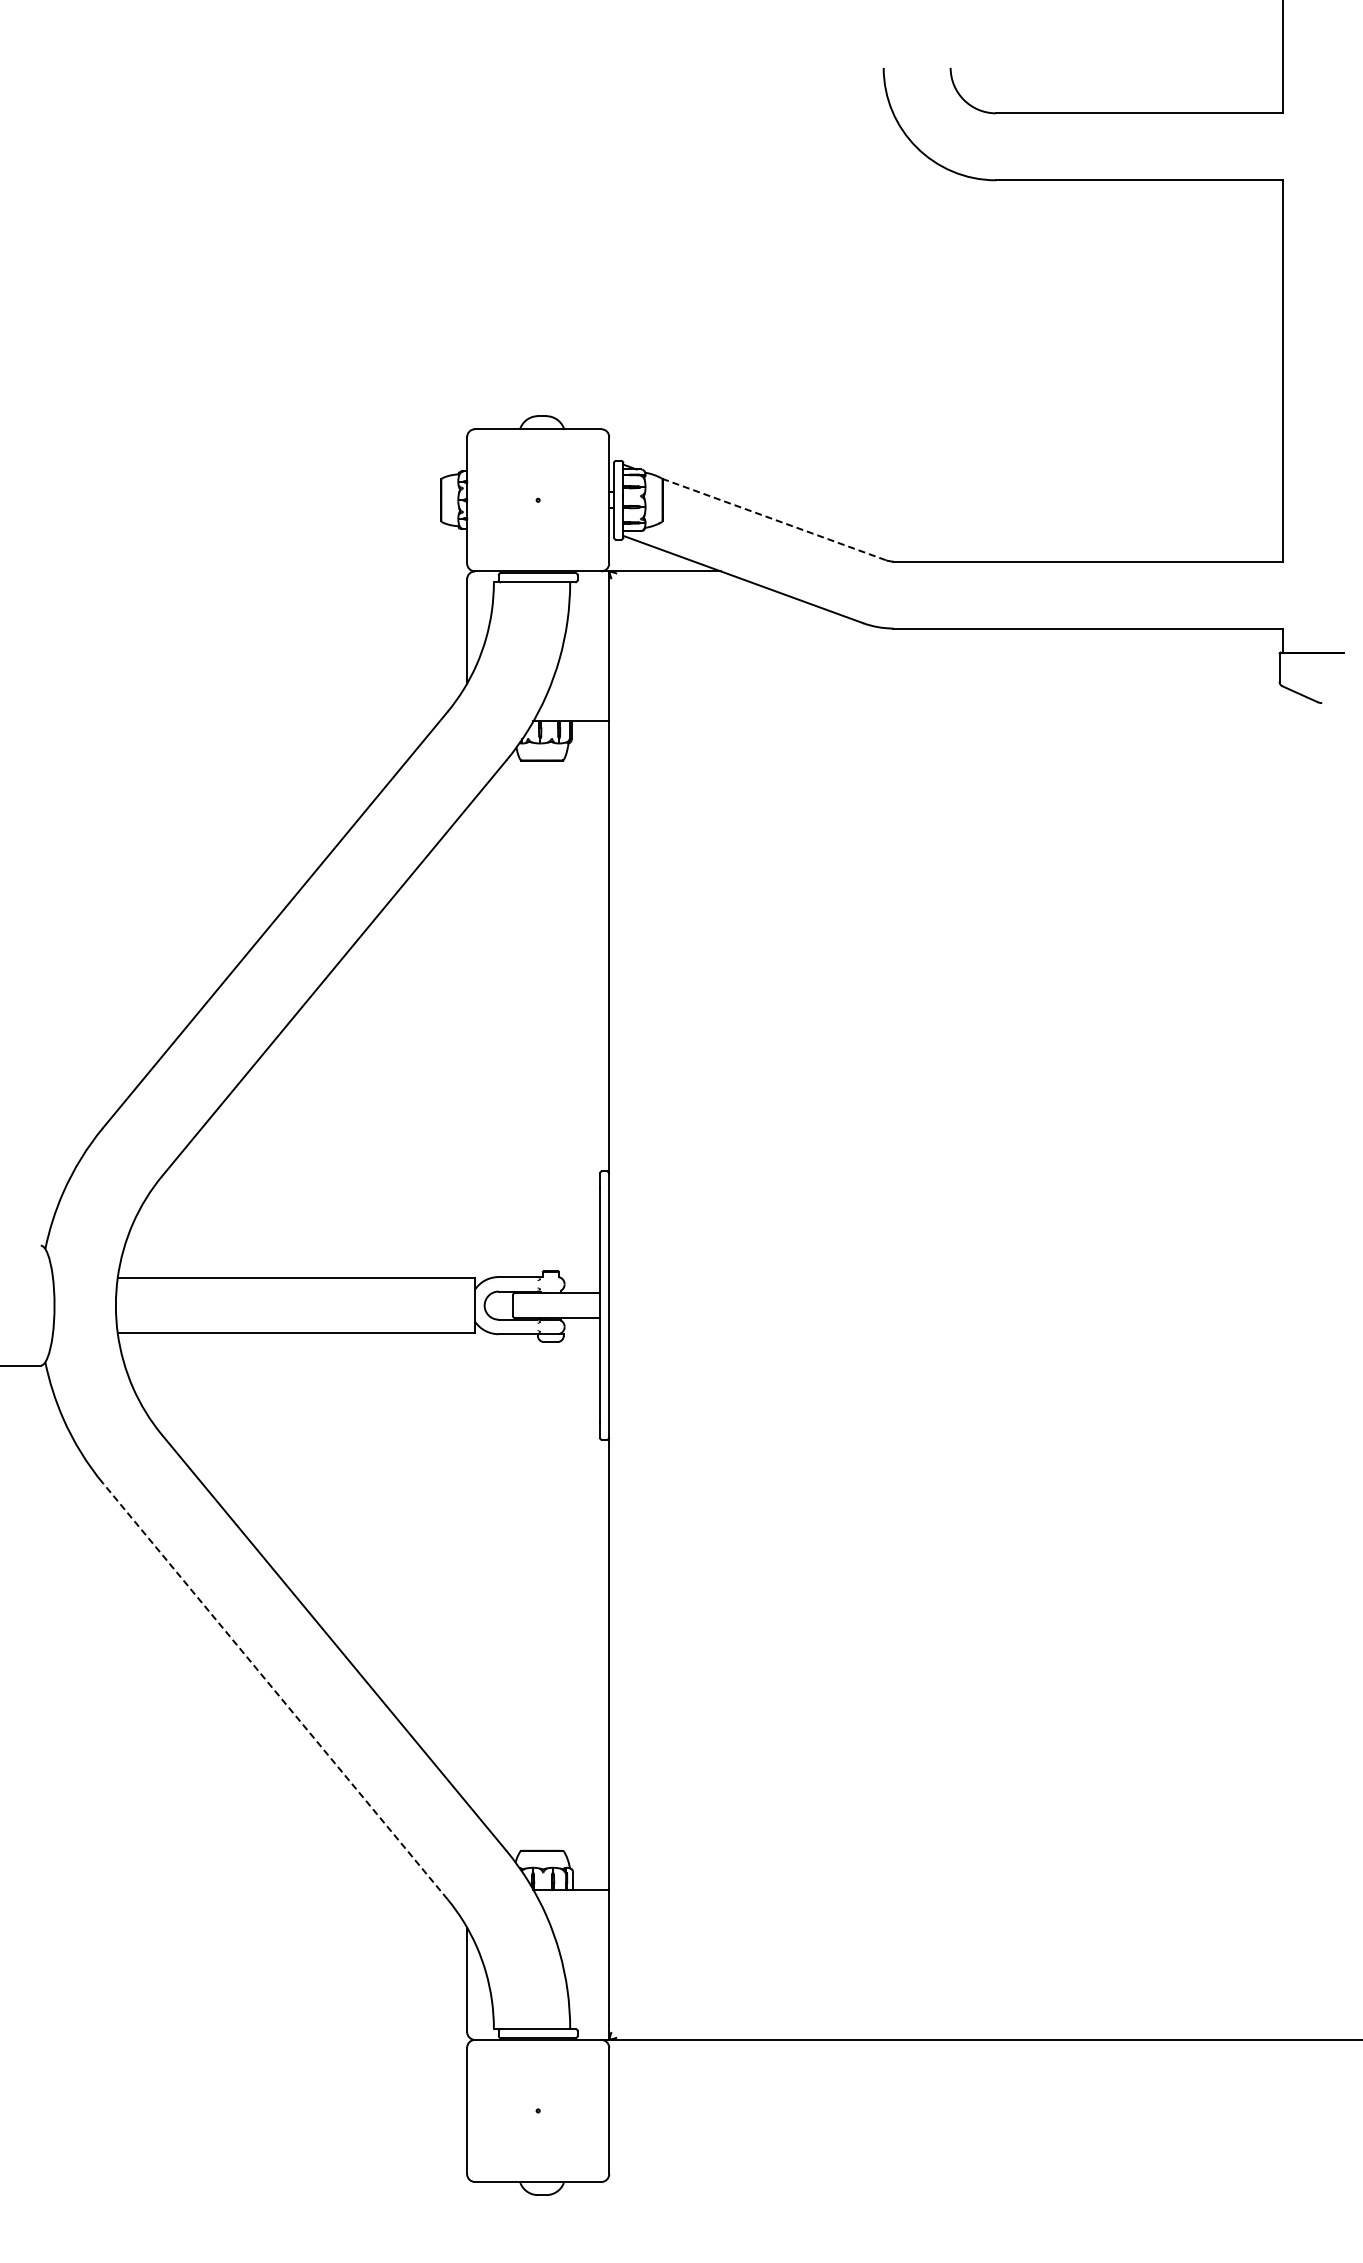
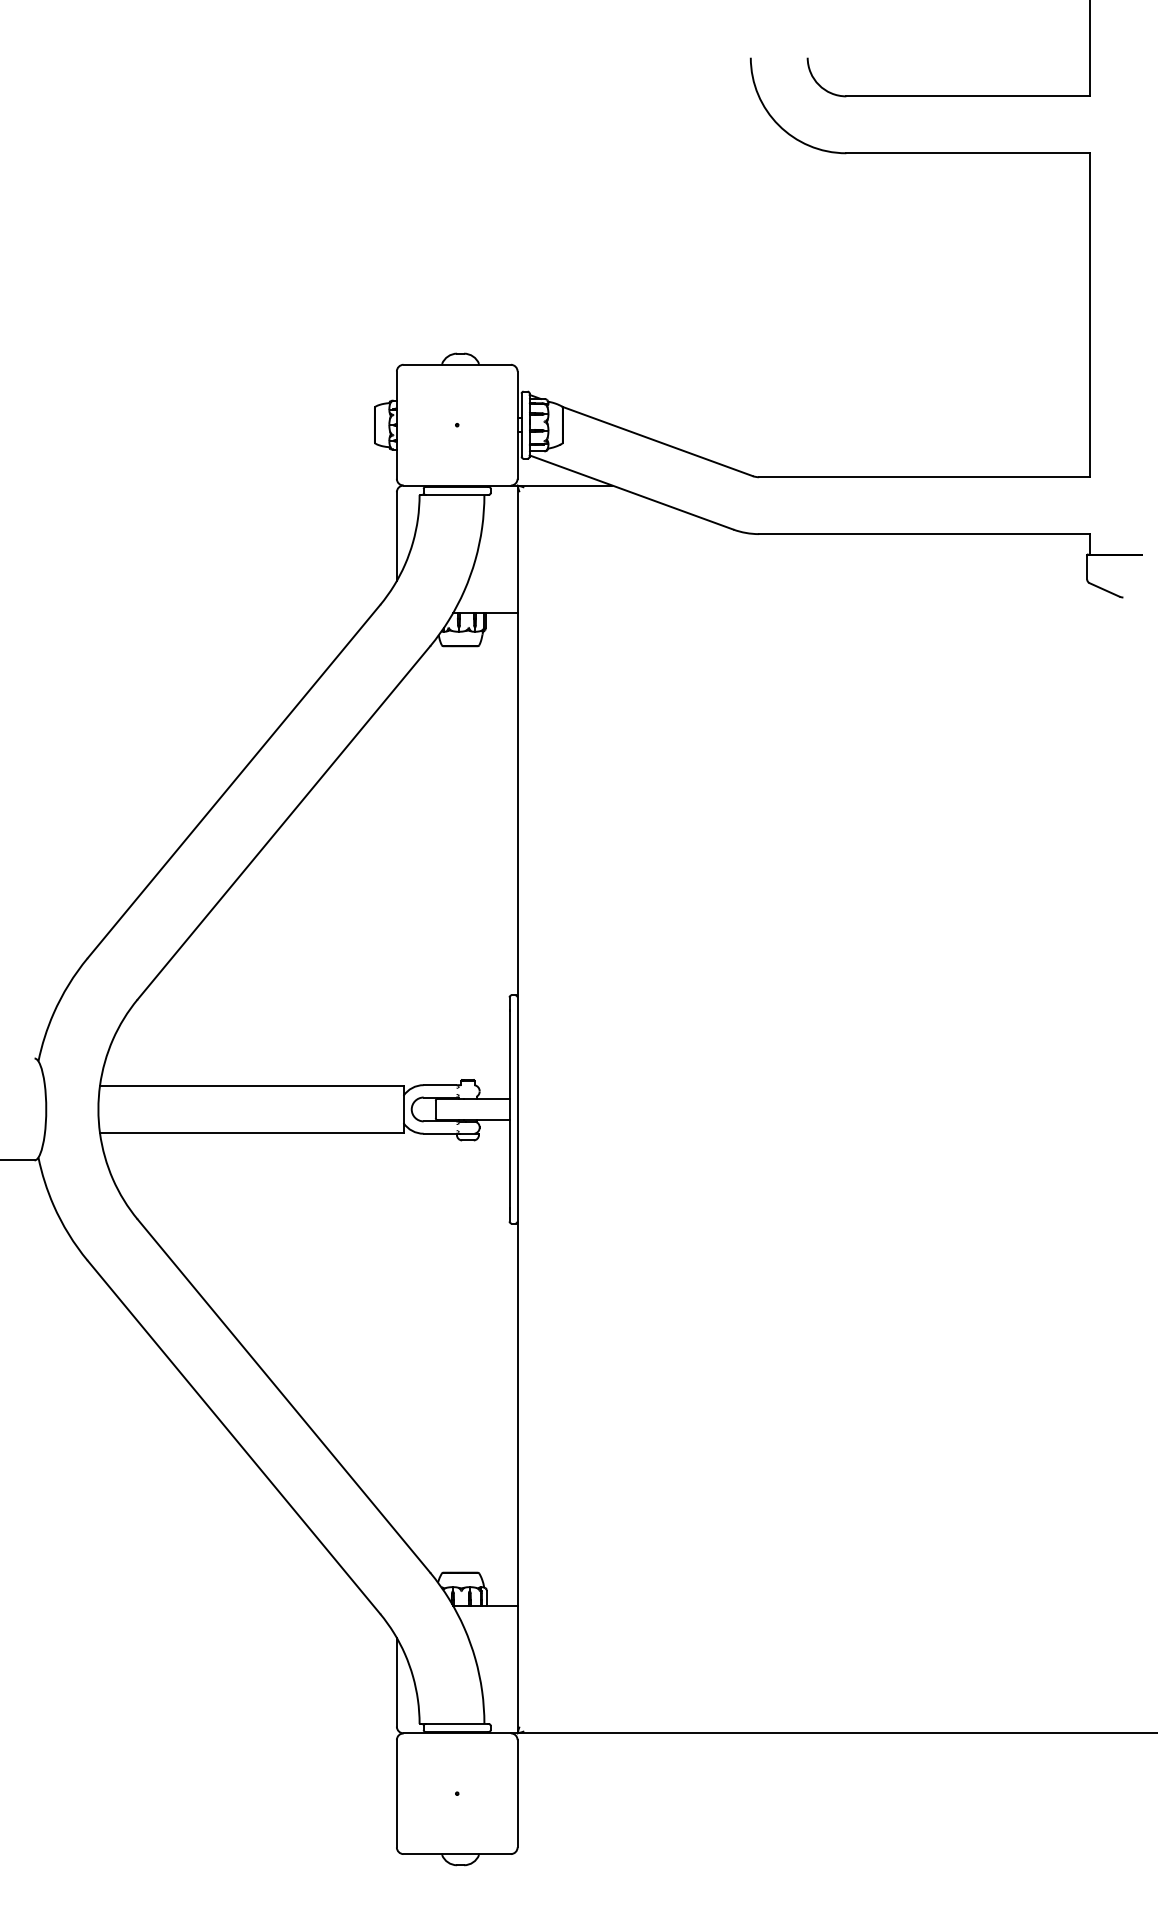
line: (774, 519) -> (658, 441), dashed -> solid
line: (275, 1691) -> (234, 1437), dashed -> solid

